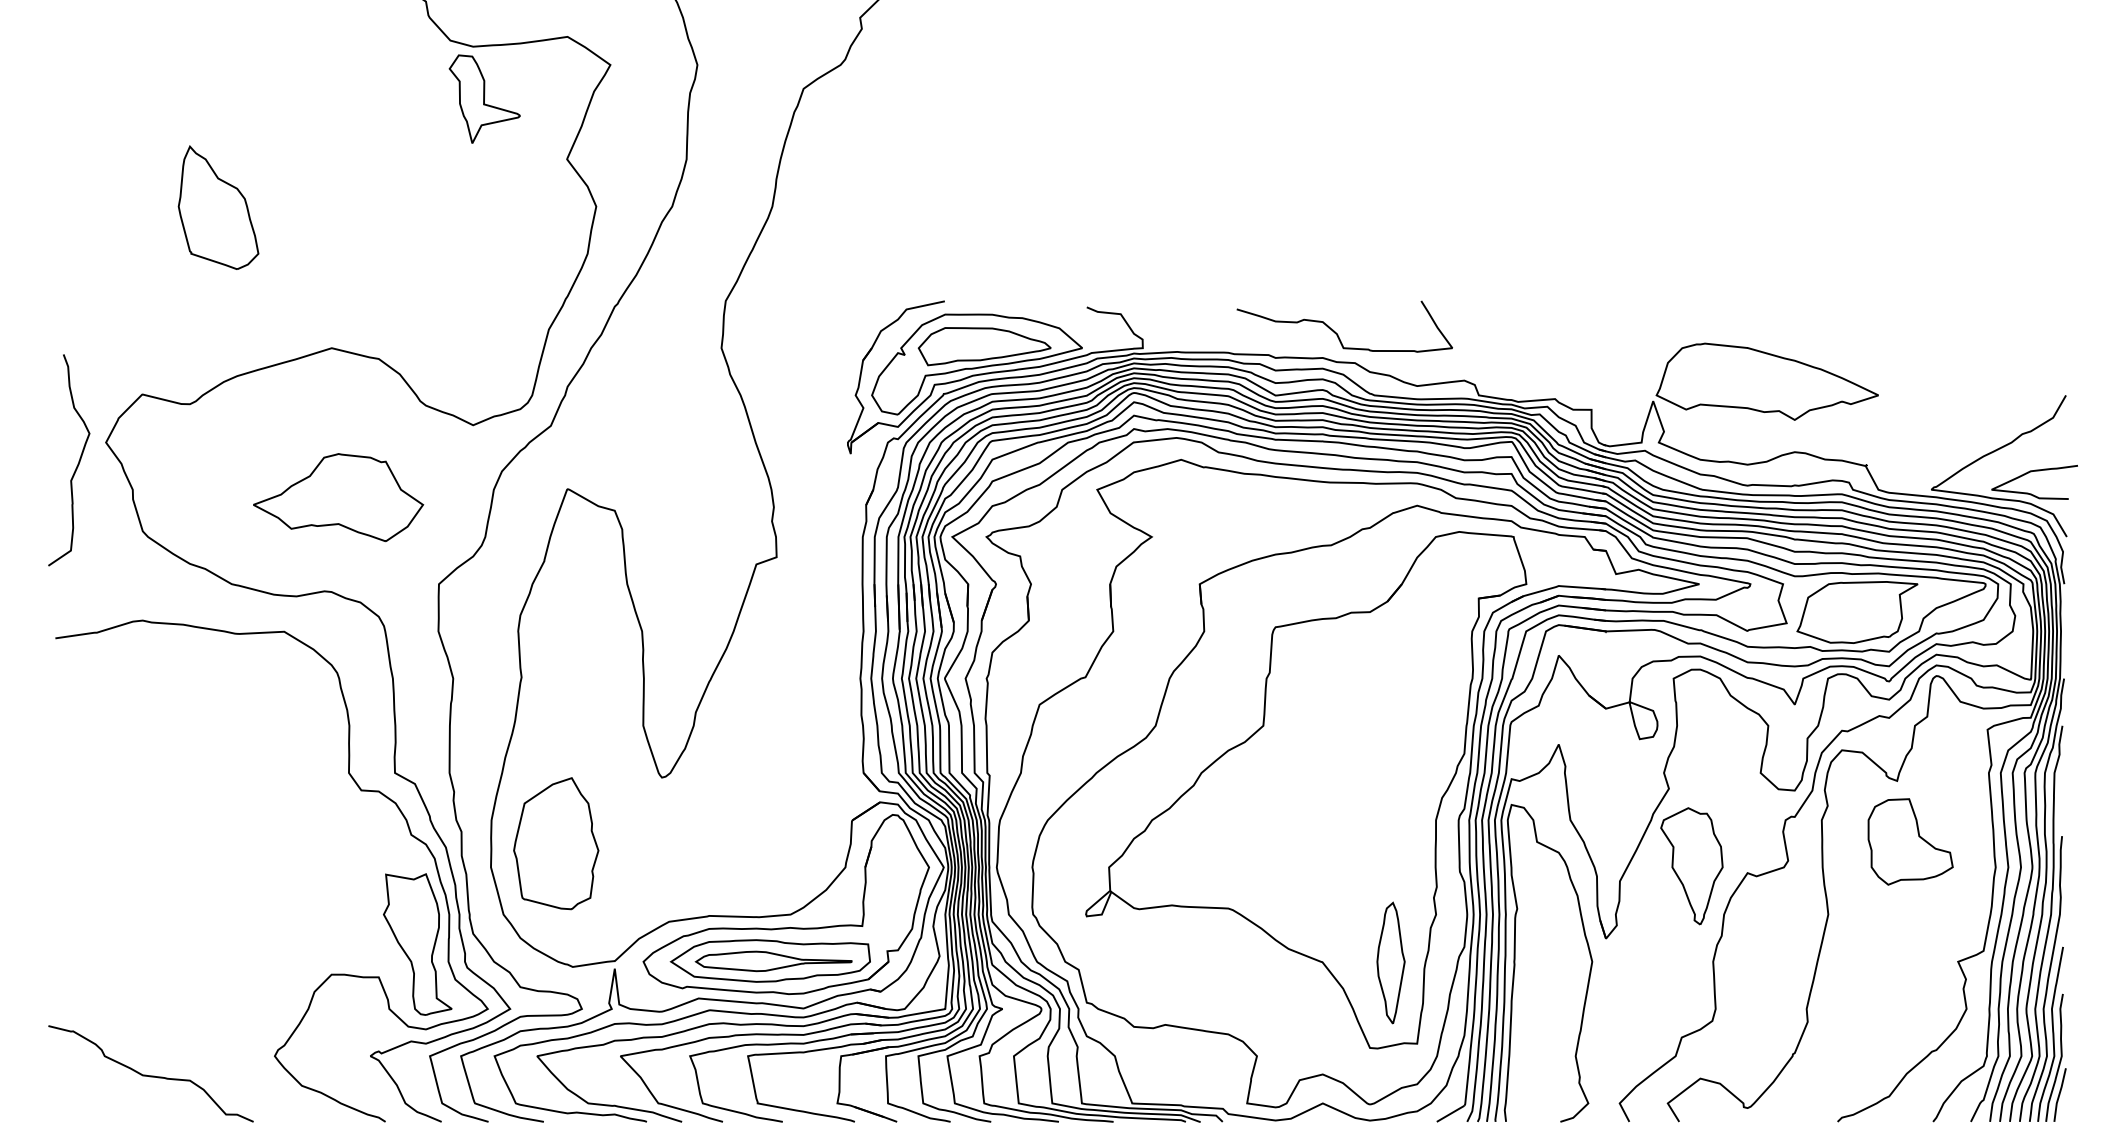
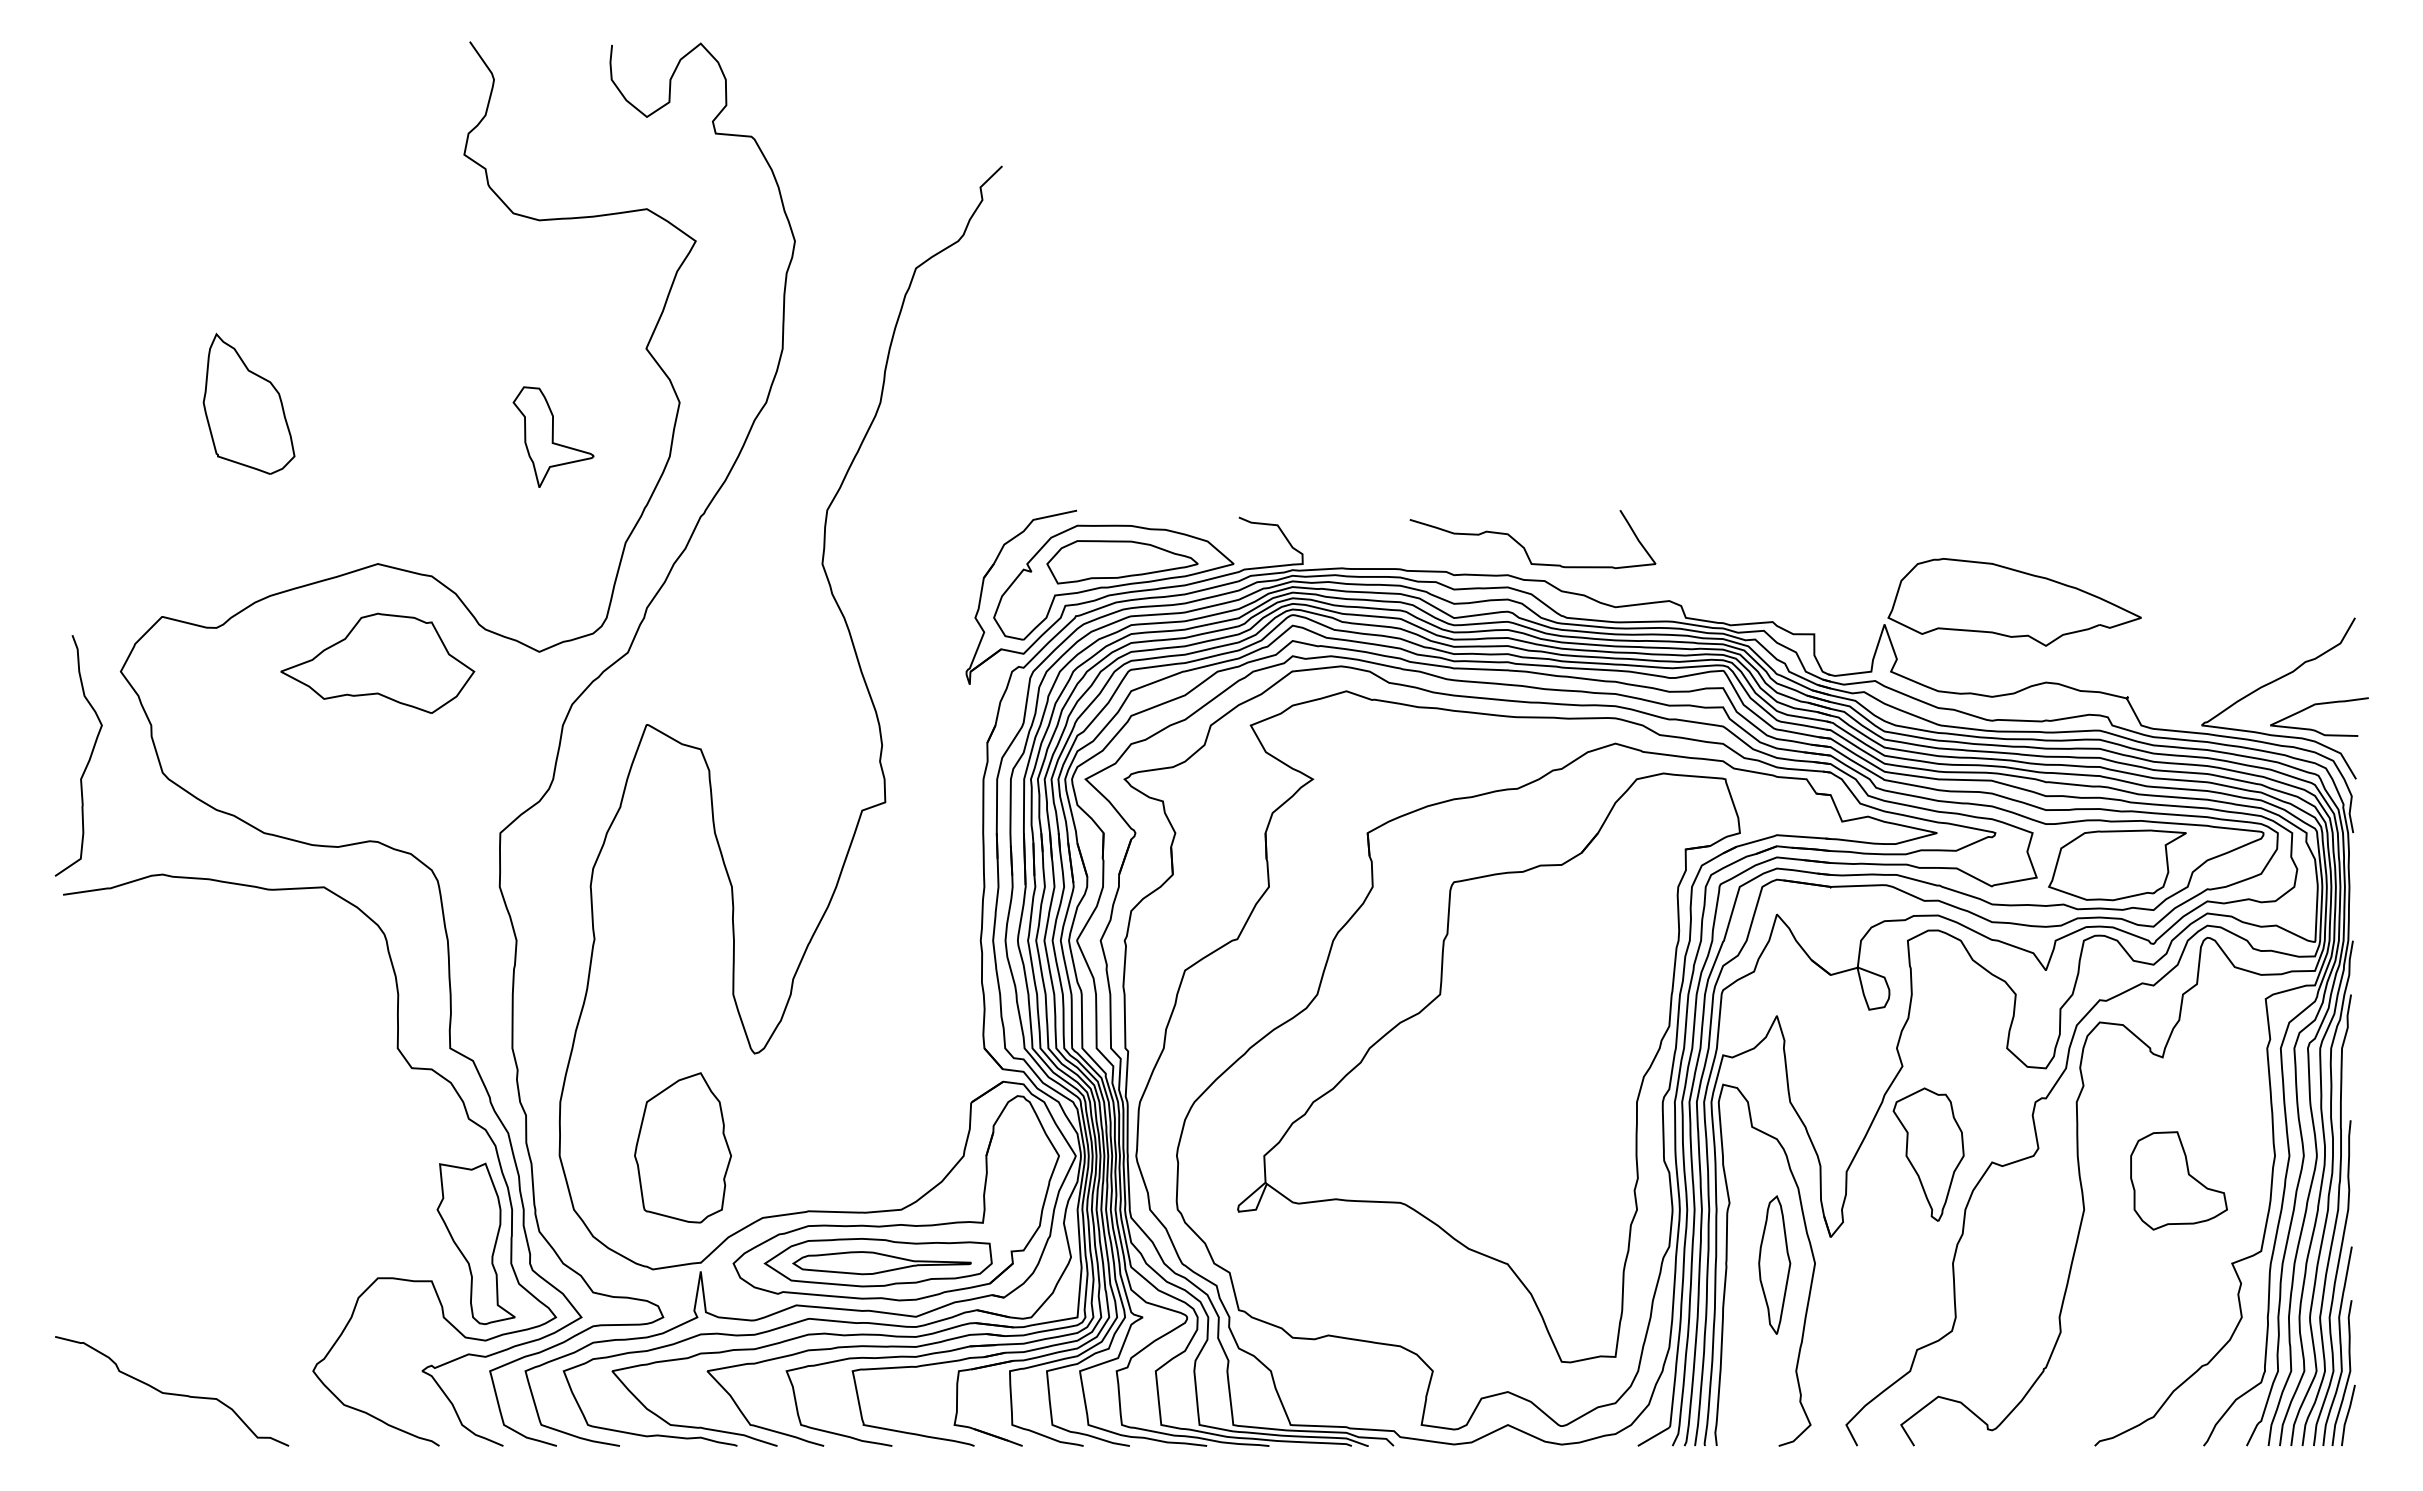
part: (484, 98) -> (553, 436), moved
curve: (77, 463) -> (88, 759), moved
part: (338, 496) -> (377, 662), moved
part: (1910, 841) -> (2178, 1180), moved
part: (555, 843) -> (682, 1147), moved
part: (1390, 962) -> (1774, 1264), moved

